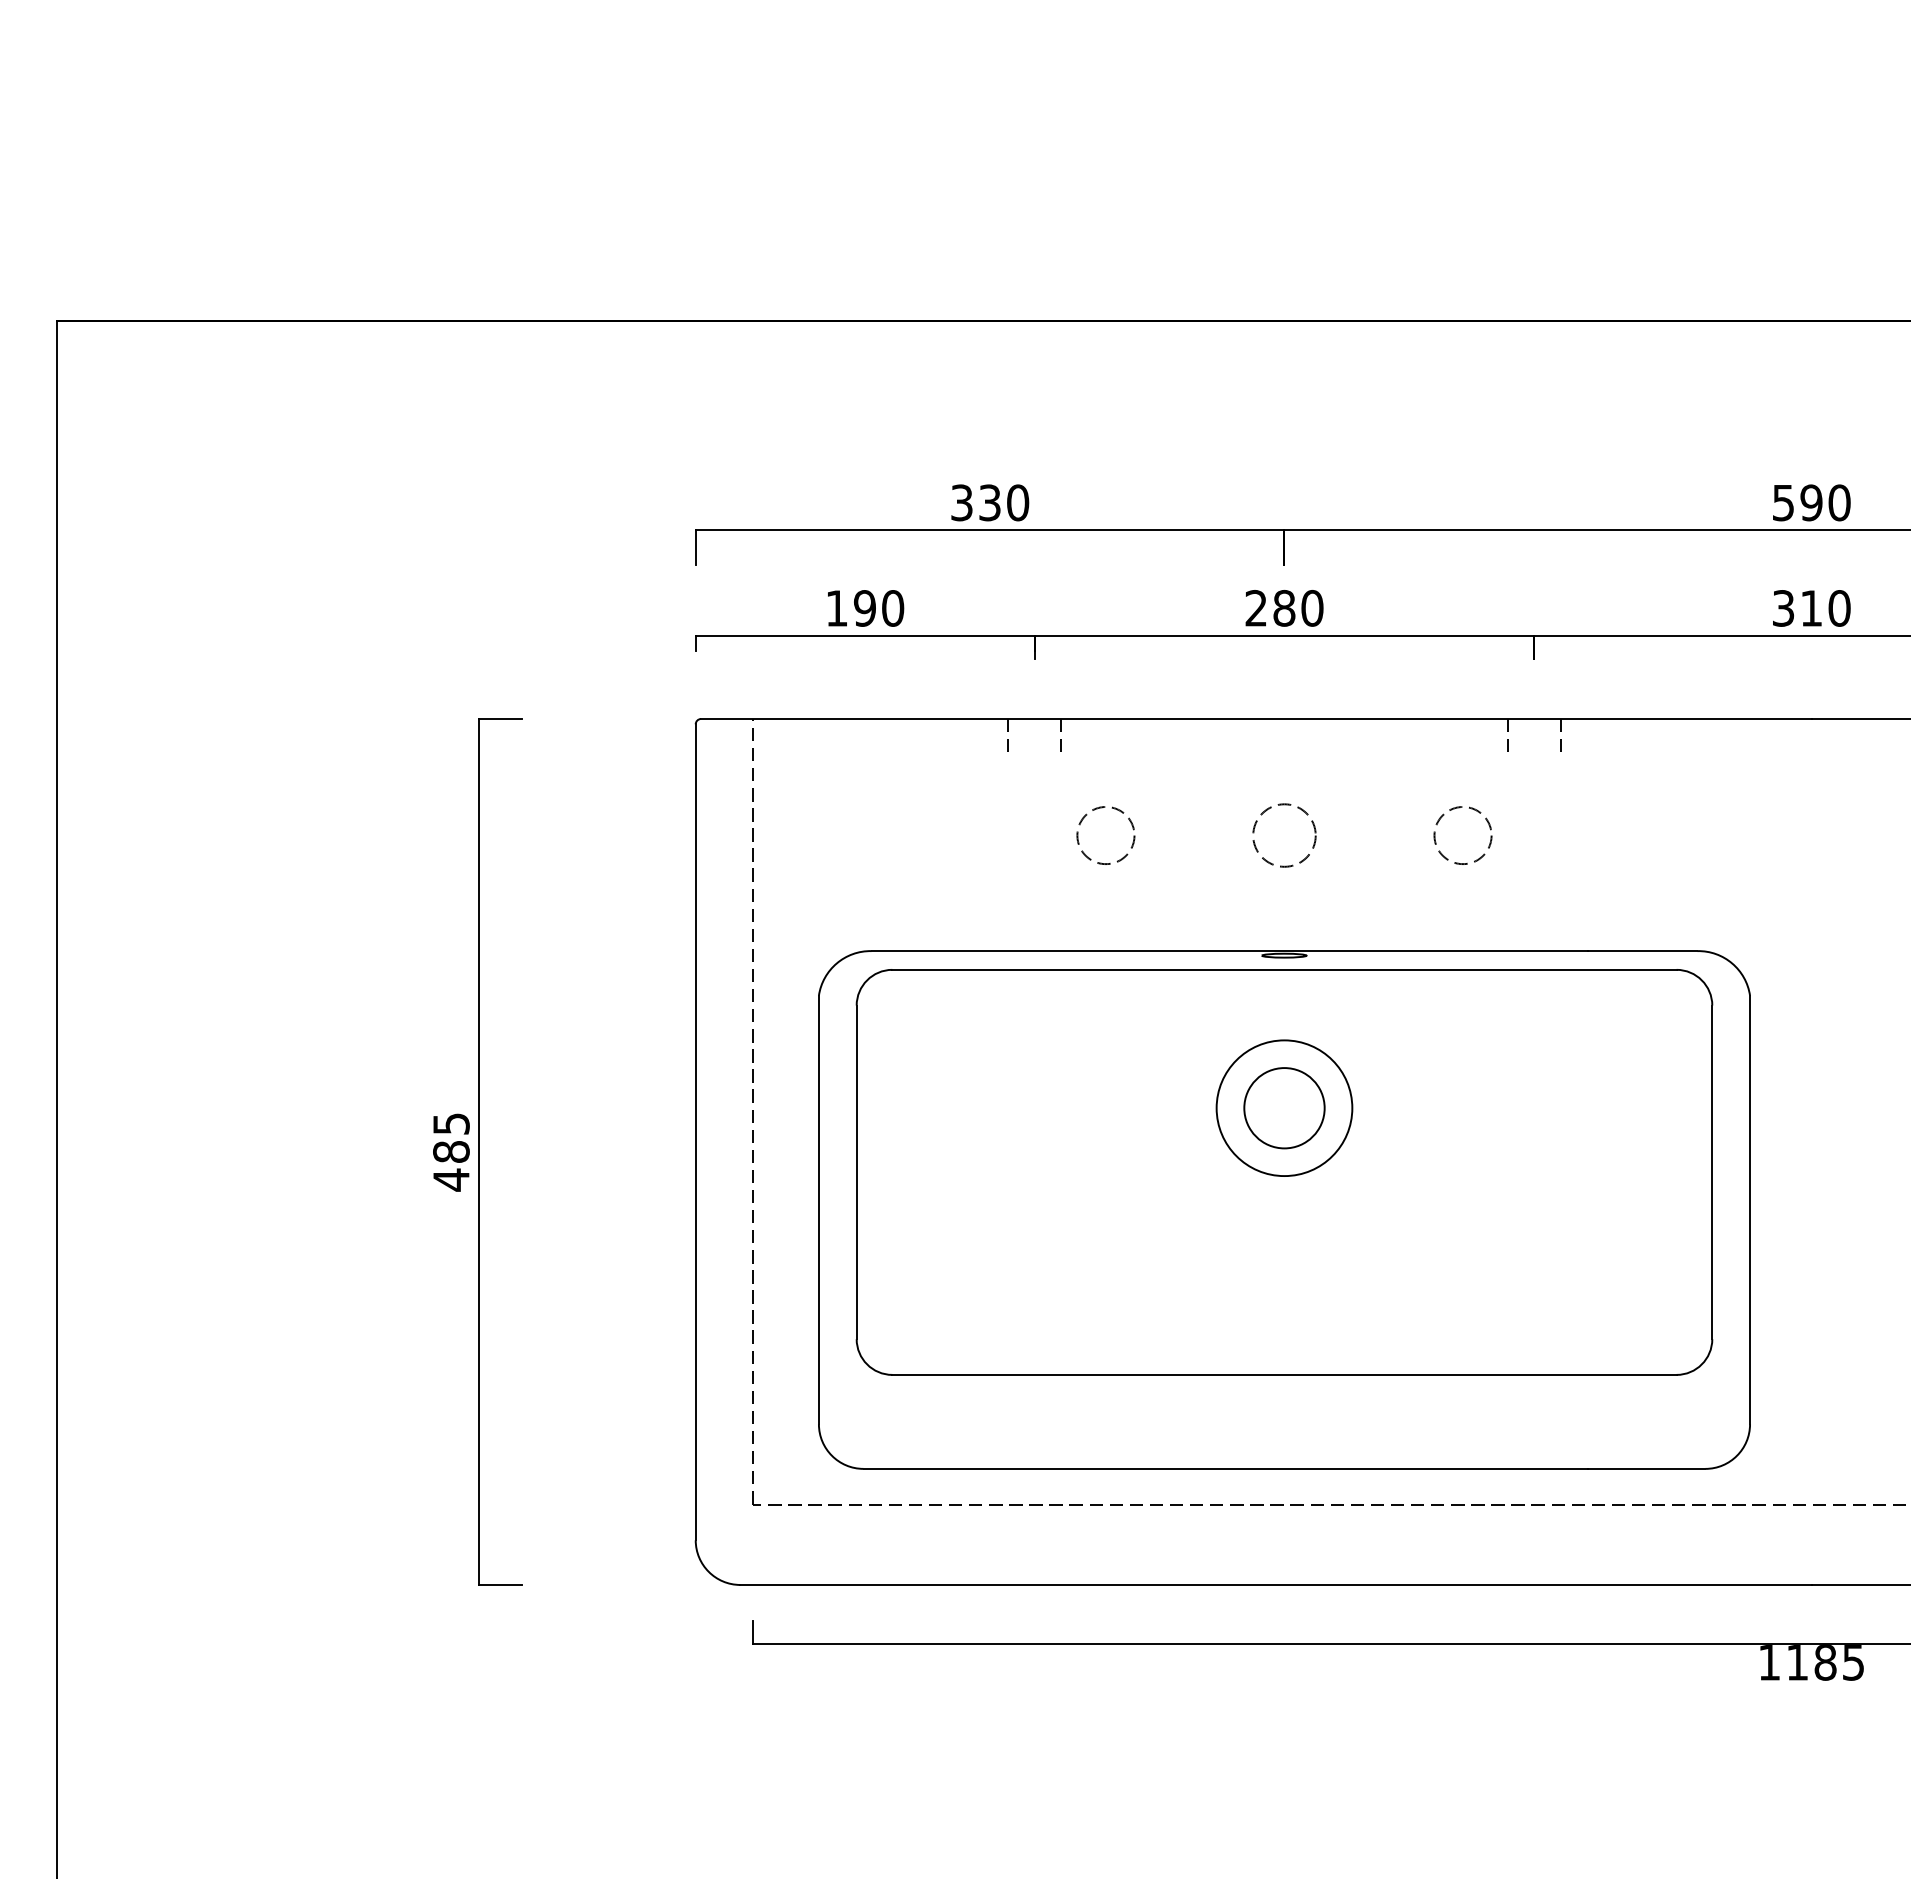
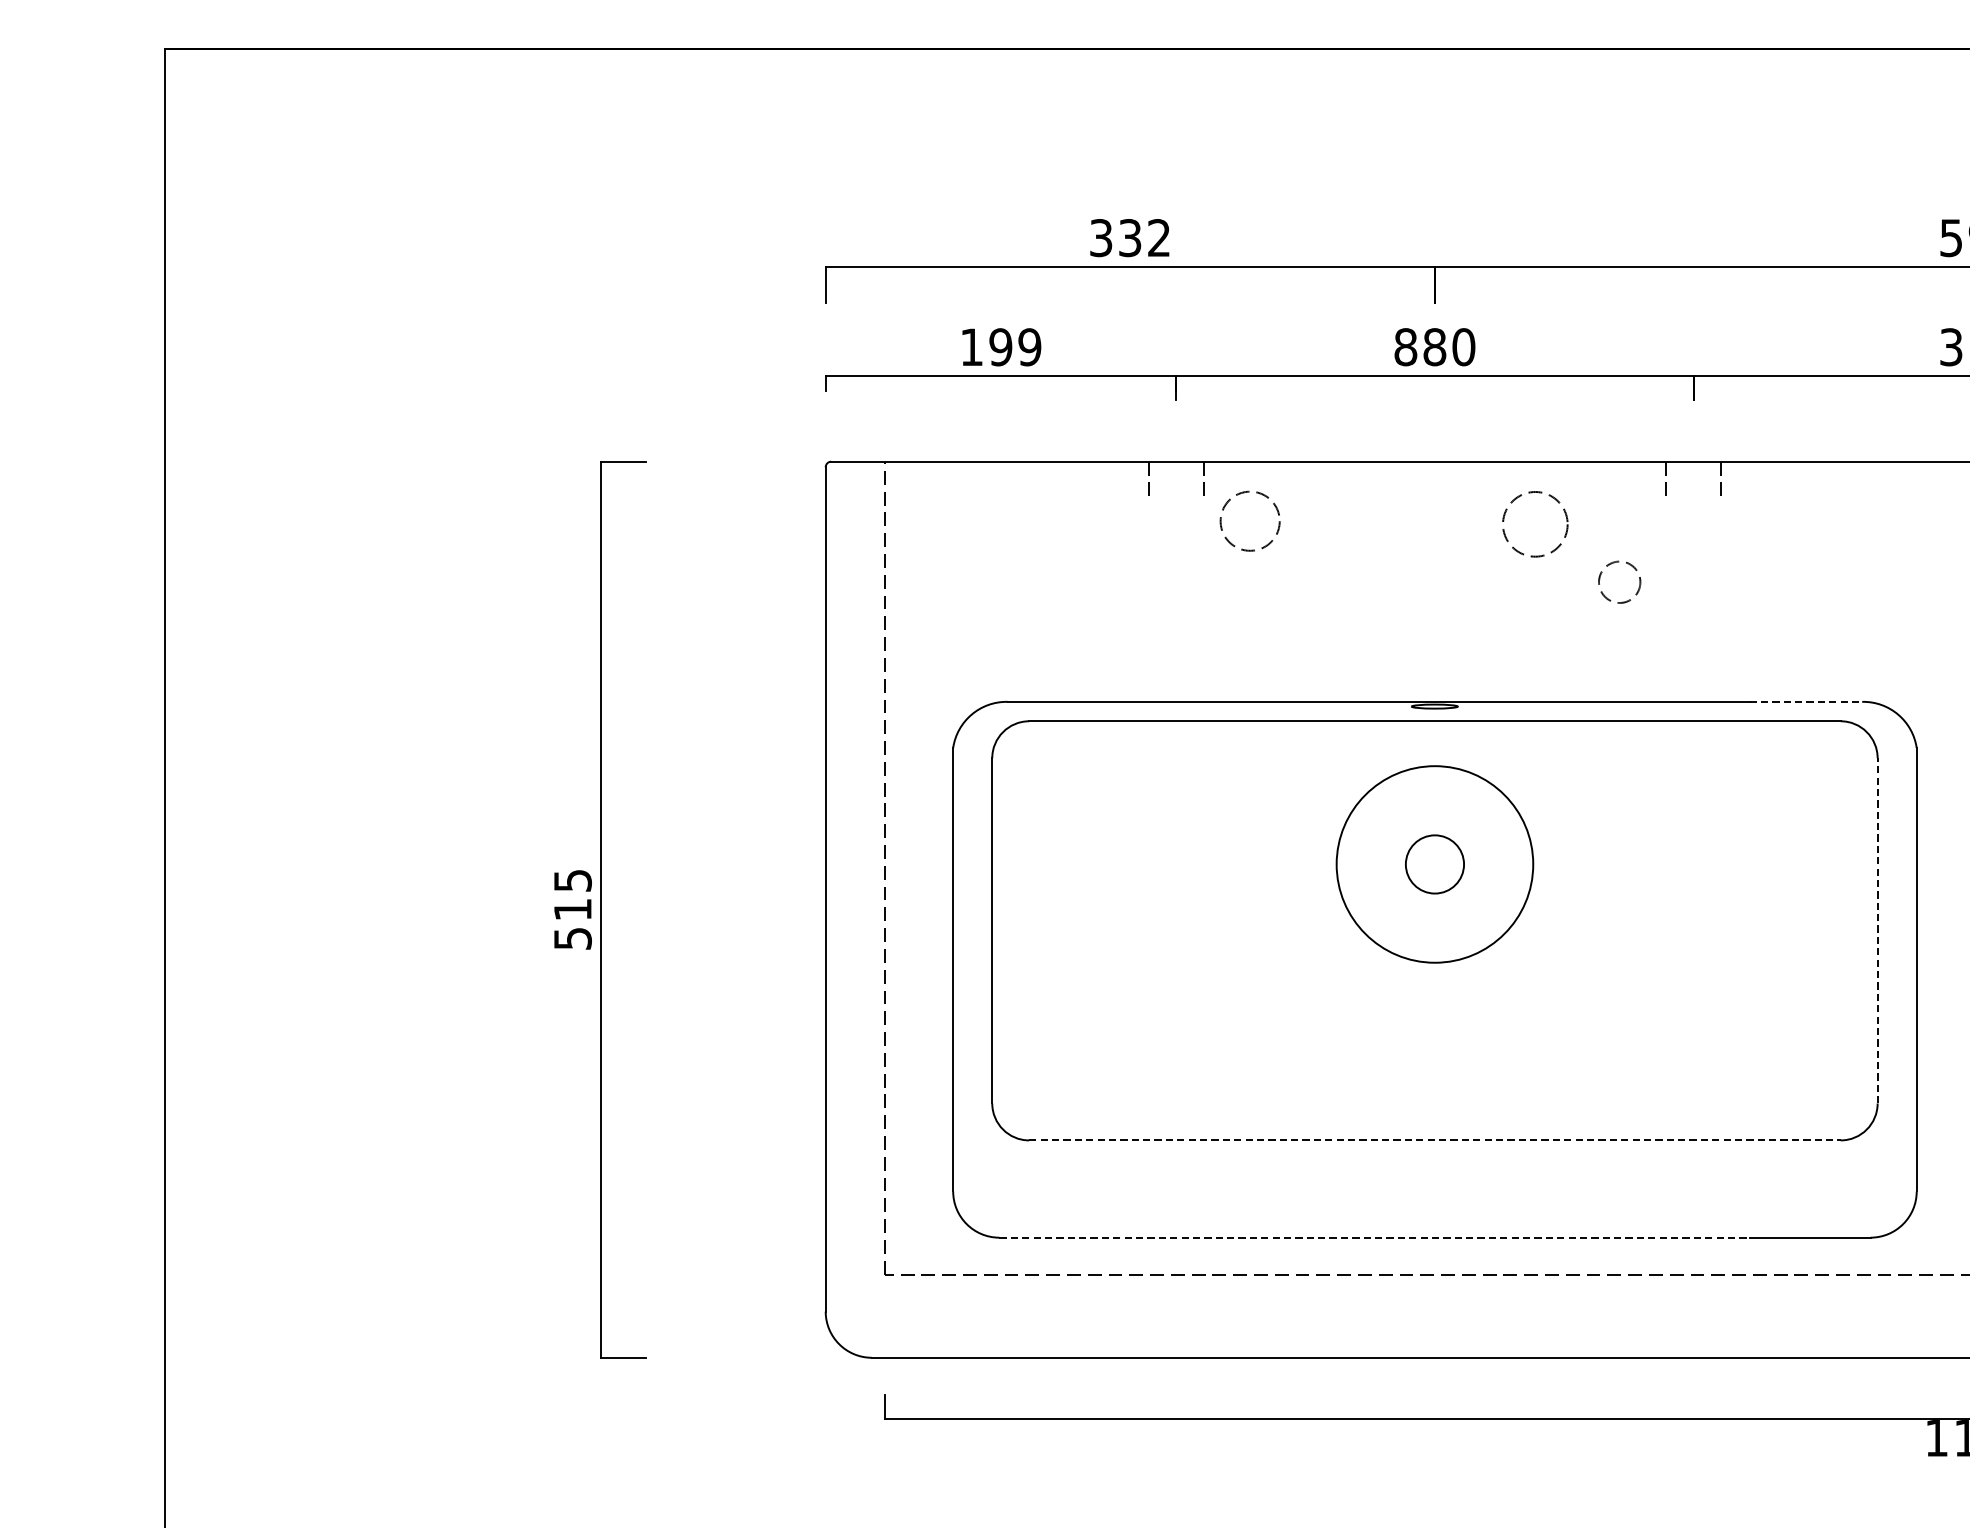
text: (1018, 502) -> (1159, 237), 330 -> 332
text: (893, 608) -> (1030, 347), 190 -> 199
text: (1256, 608) -> (1405, 347), 280 -> 880
circle: (1105, 835) -> (1249, 521), moved
circle: (1284, 835) -> (1535, 524), moved
circle: (1462, 835) -> (1619, 582), size x0.7
line: (1643, 951) -> (1806, 702), solid -> dashed
circle: (1284, 1108) -> (1434, 864), size x0.7
circle: (1284, 1108) -> (1434, 864), size x1.4
text: (451, 1166) -> (572, 924), 485 -> 515
line: (1712, 1172) -> (1877, 930), solid -> dashed
line: (1284, 1374) -> (1434, 1139), solid -> dashed
line: (1226, 1468) -> (1374, 1237), solid -> dashed

